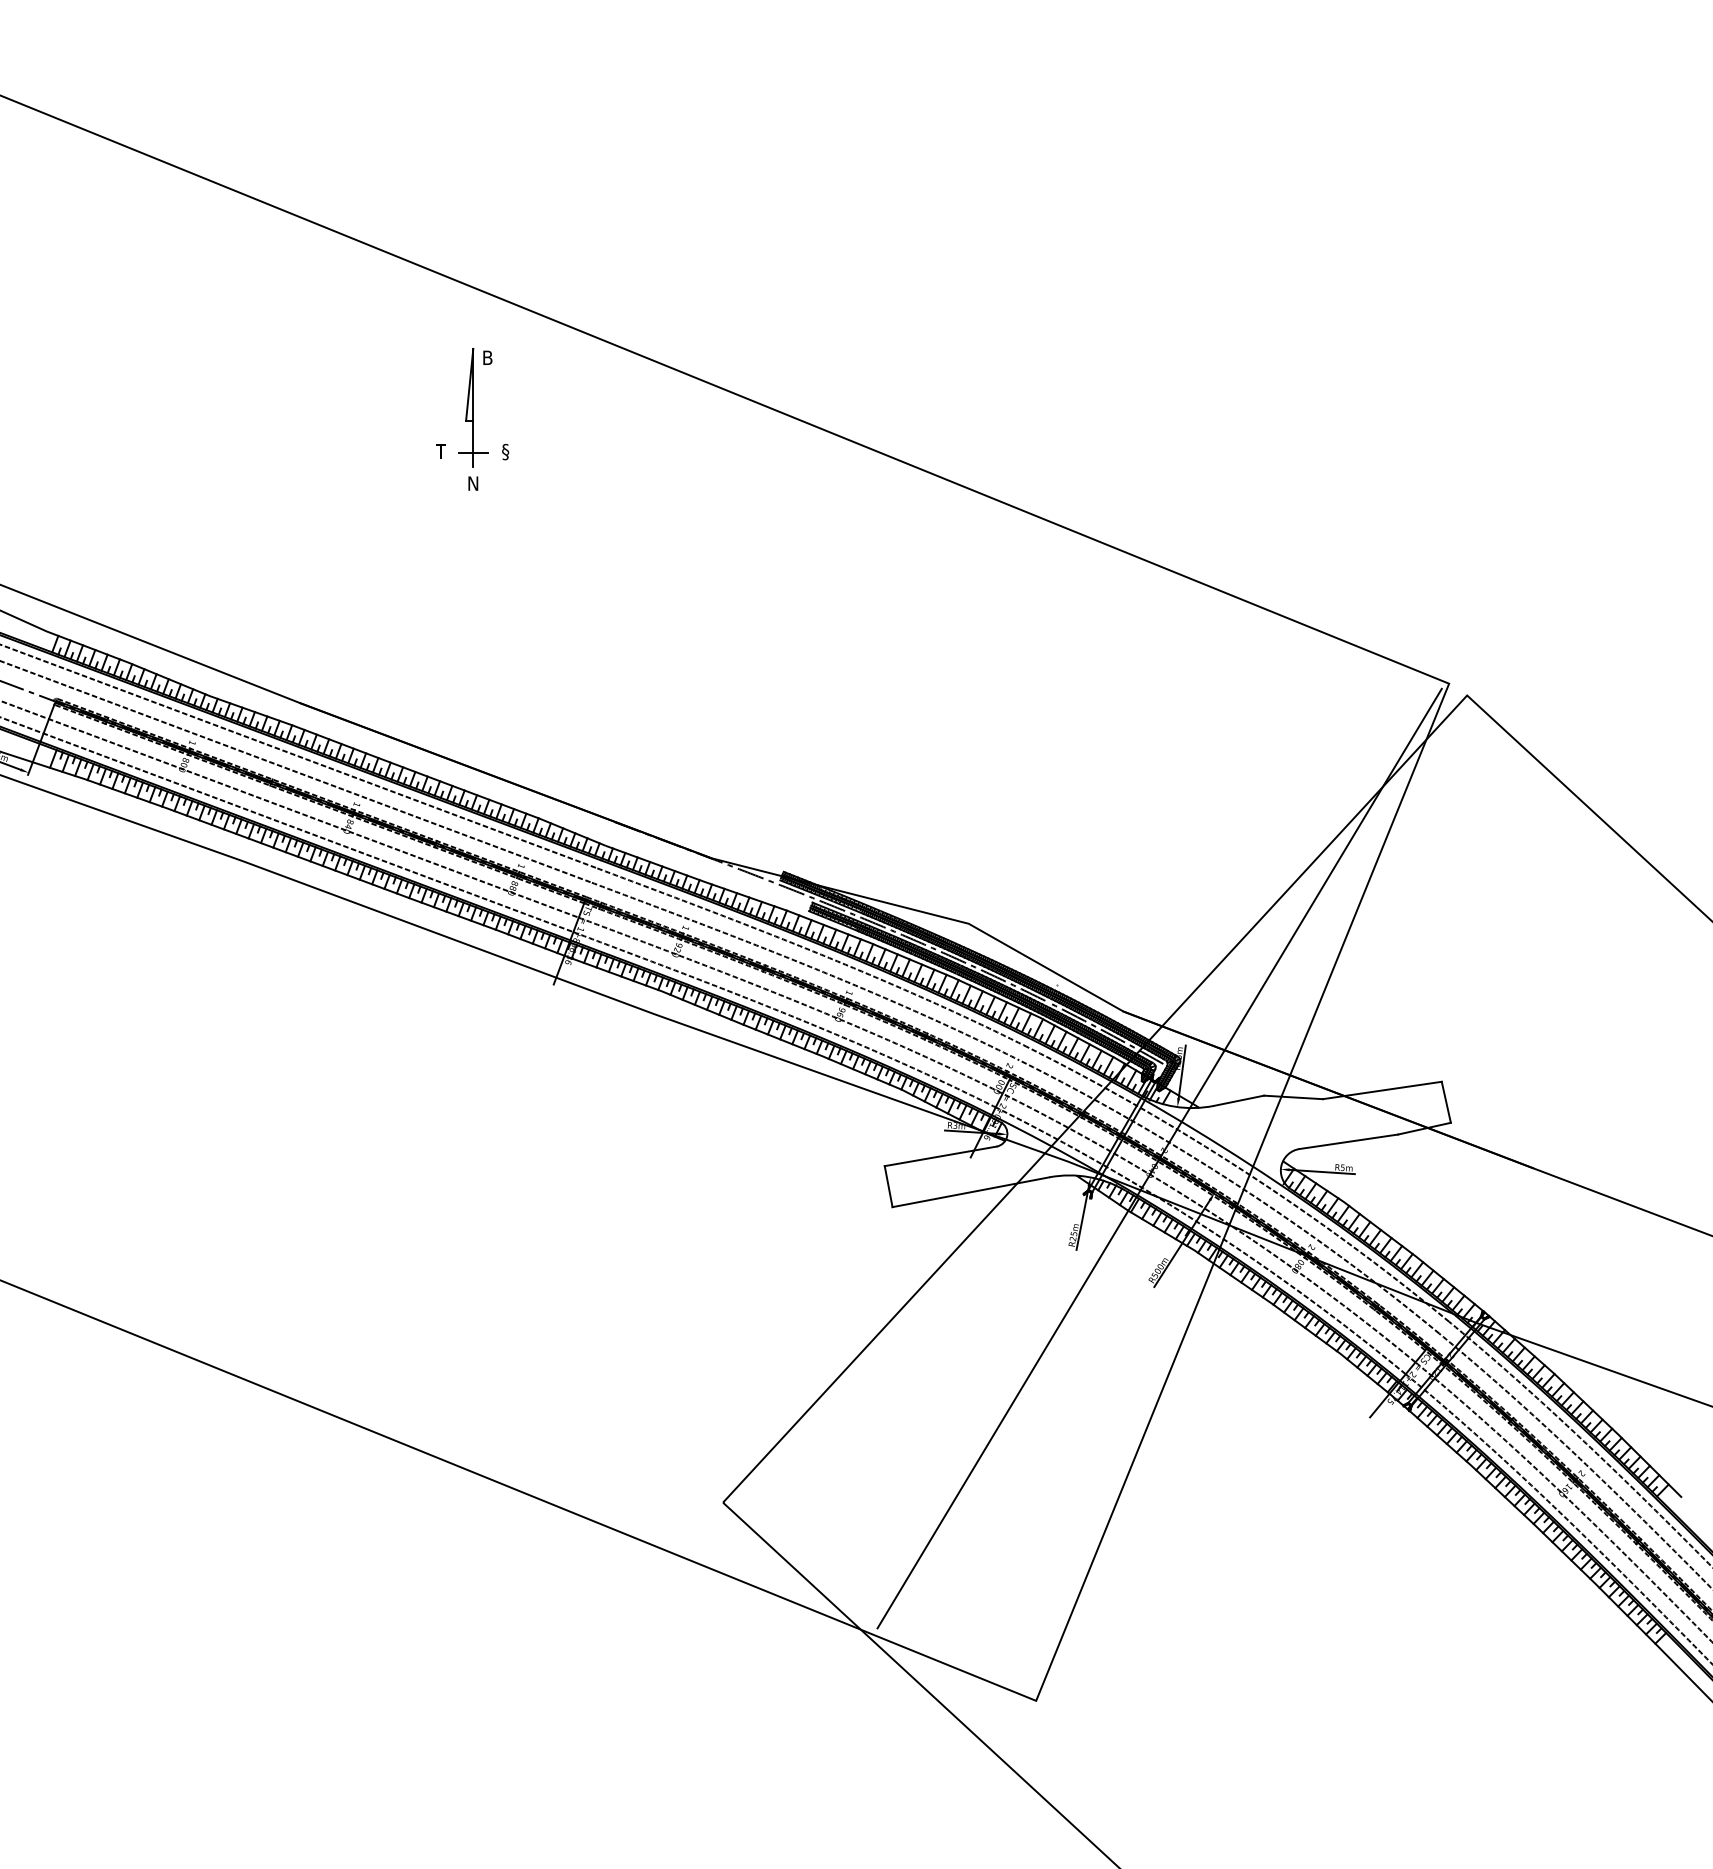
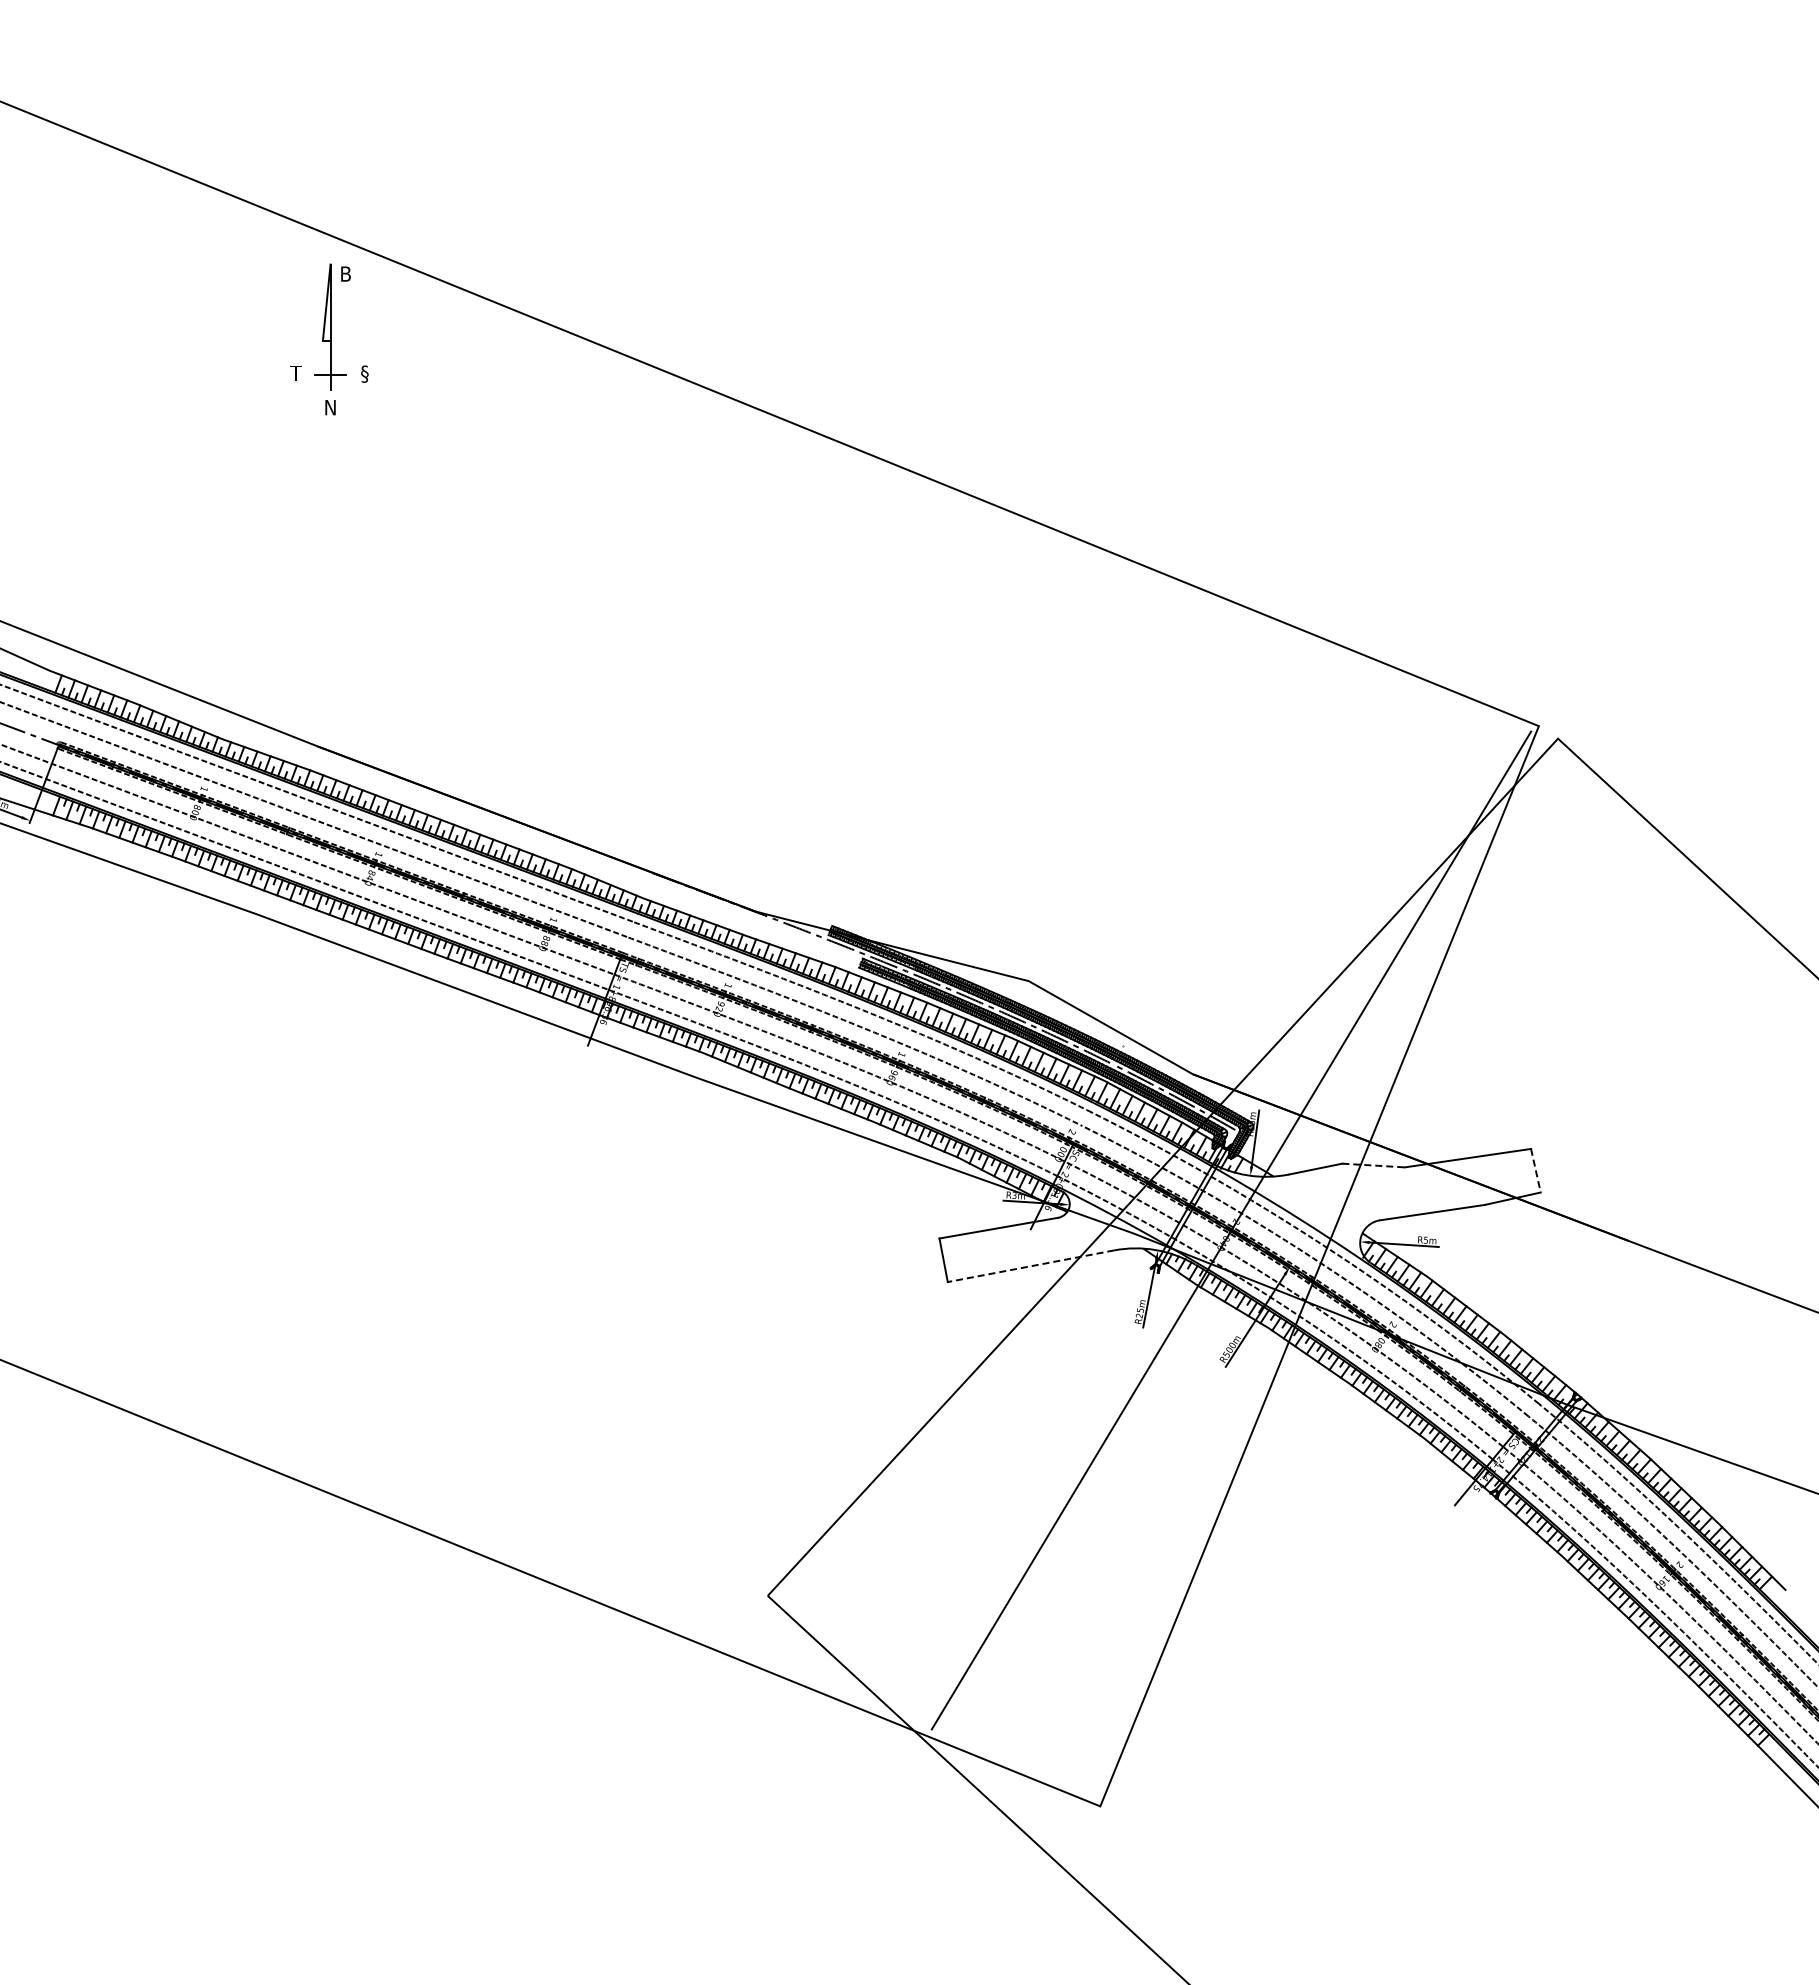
part: (472, 419) -> (329, 339), moved
line: (1294, 1097) -> (1374, 1165), solid -> dashed
line: (1446, 1103) -> (1536, 1171), solid -> dashed
line: (971, 1192) -> (1031, 1266), solid -> dashed

